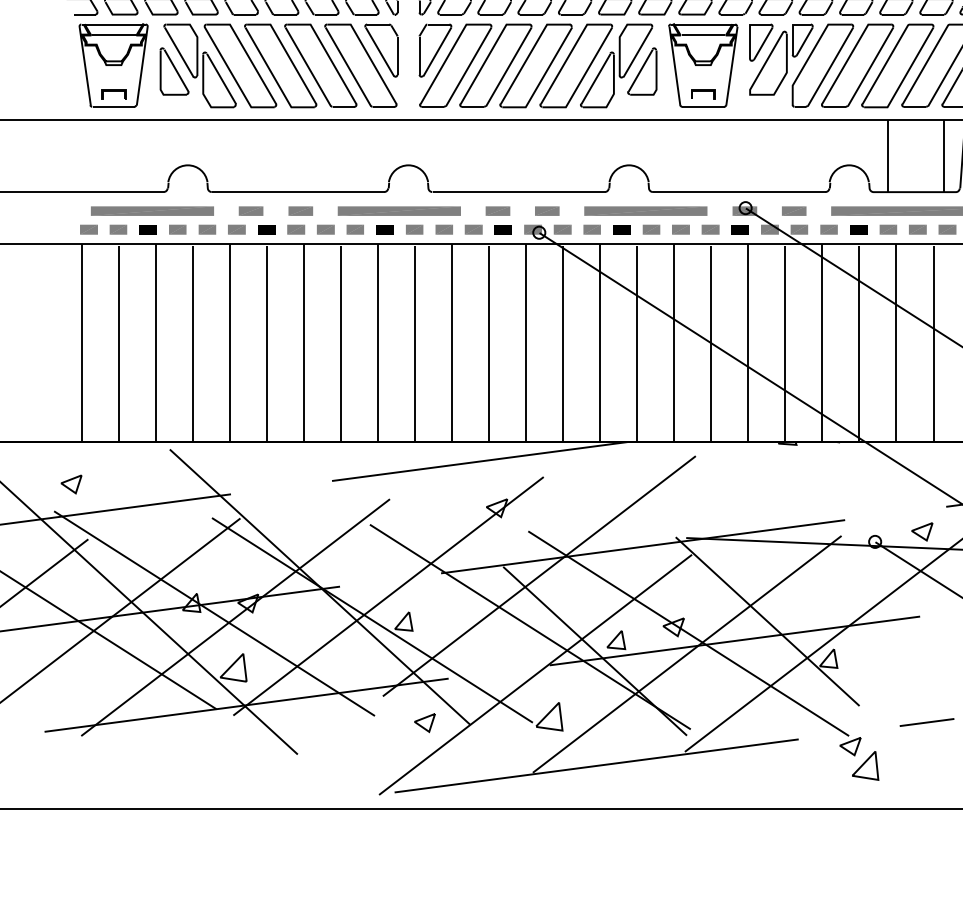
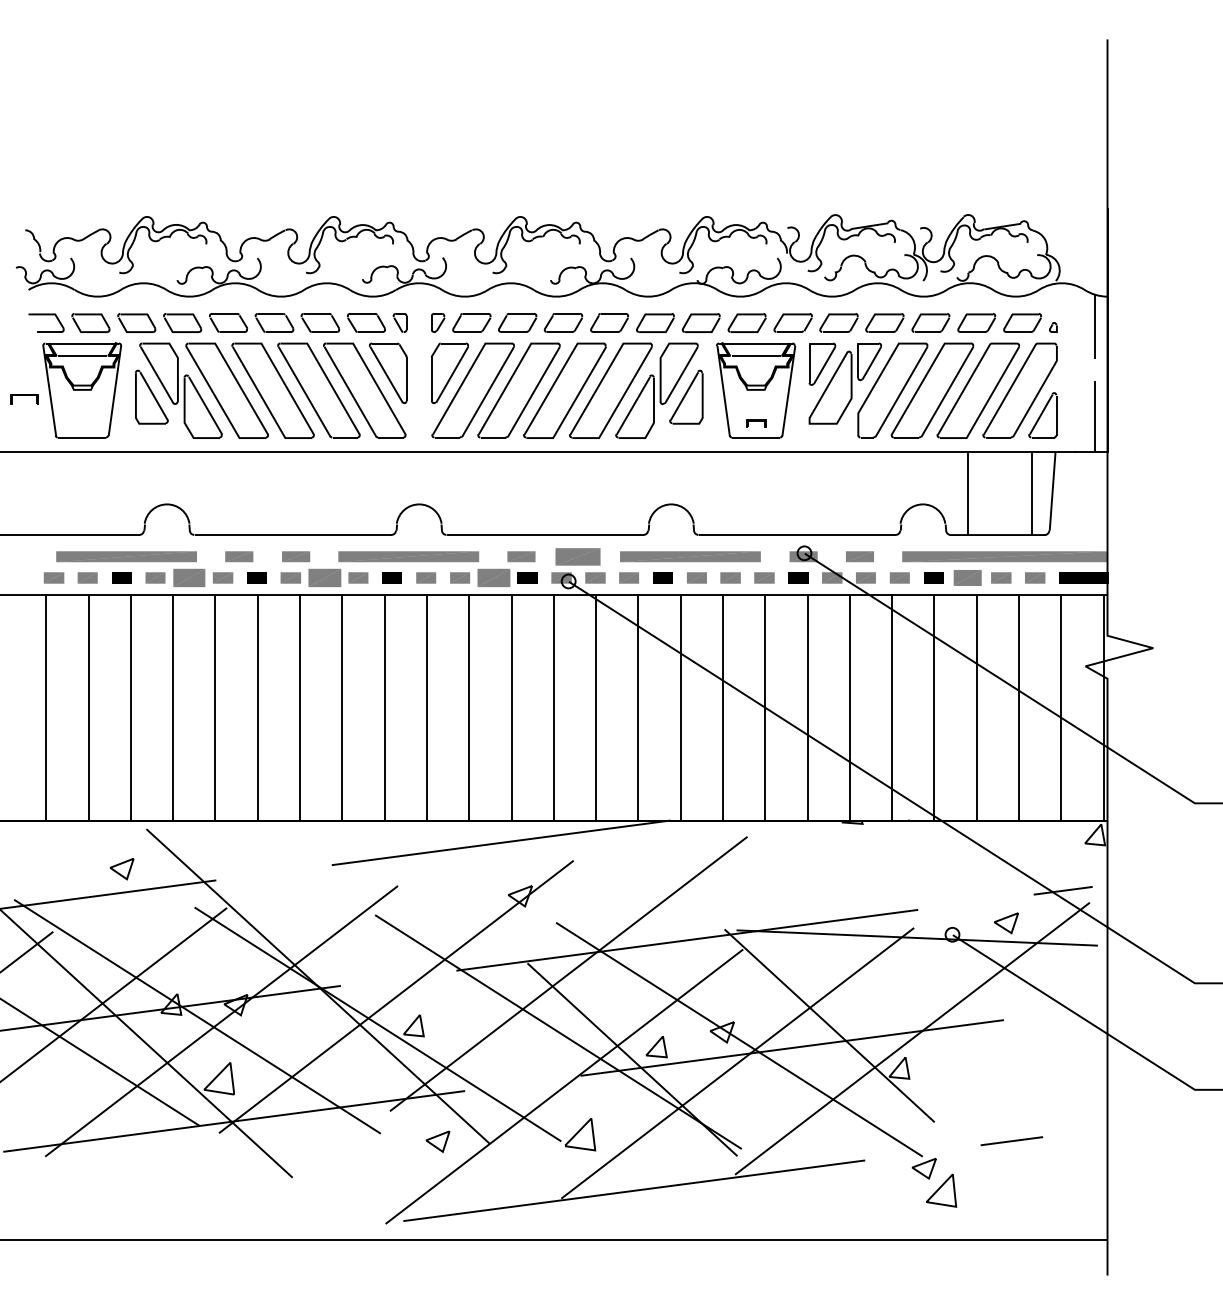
part: (113, 94) -> (24, 399), moved
part: (703, 94) -> (756, 423), size x0.7
part: (547, 210) -> (577, 556), size x1.6
part: (207, 229) -> (189, 577), size x1.6
part: (325, 229) -> (324, 577), size x1.6
part: (473, 229) -> (493, 577), size x1.6
part: (888, 229) -> (967, 577), size x1.4
part: (71, 484) -> (121, 869), moved

